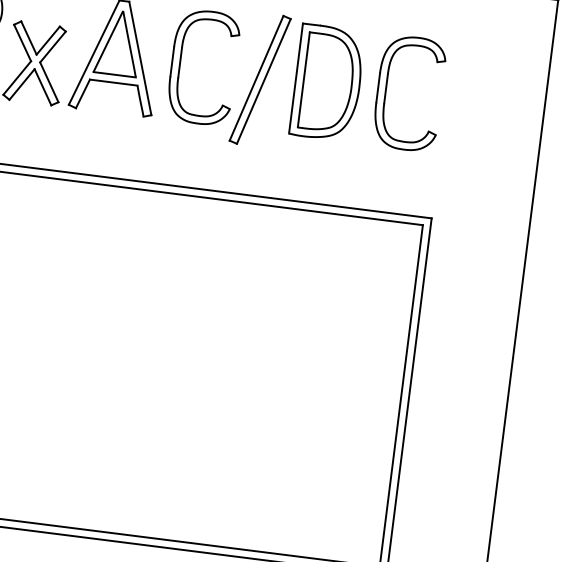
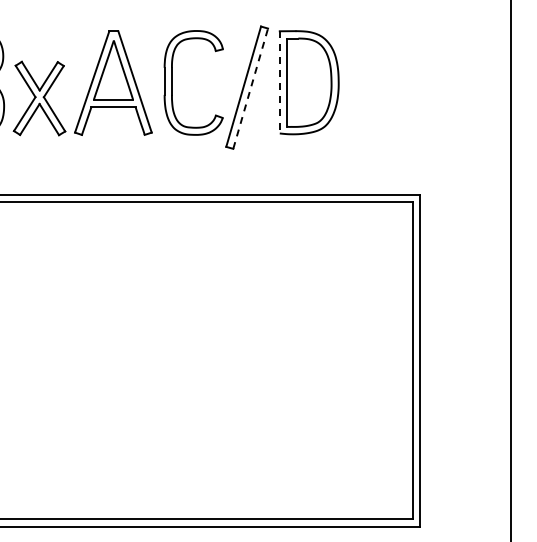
line: (295, 78) -> (279, 82), solid -> dashed
line: (263, 81) -> (250, 88), solid -> dashed
part: (386, 90) -> (363, 82), removed

